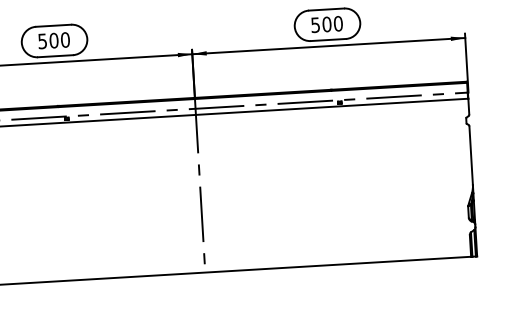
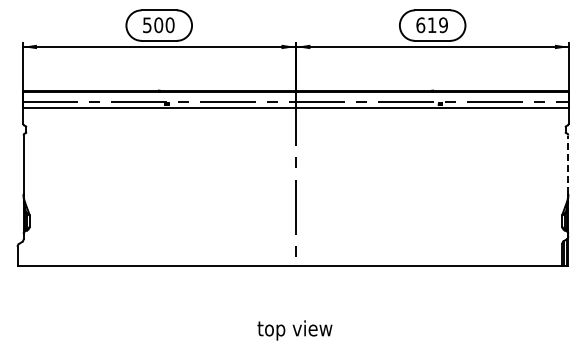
text: (326, 24) -> (431, 25), 500 -> 619
line: (471, 155) -> (568, 164), solid -> dashed

